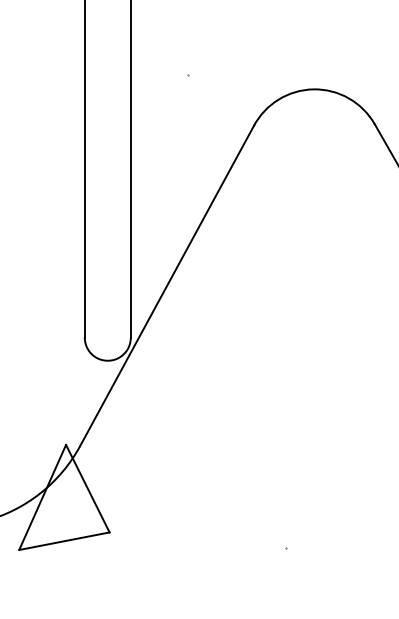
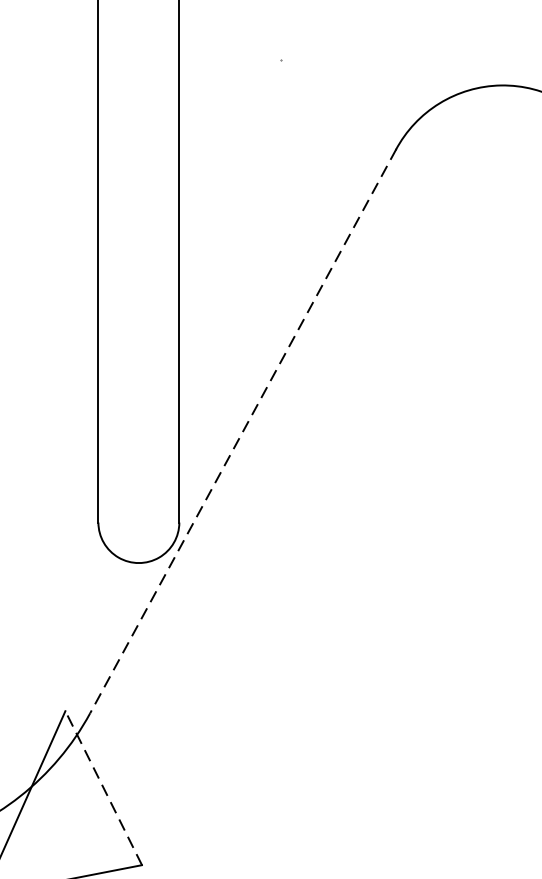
line: (166, 286) -> (242, 432), solid -> dashed
line: (87, 488) -> (103, 787), solid -> dashed

